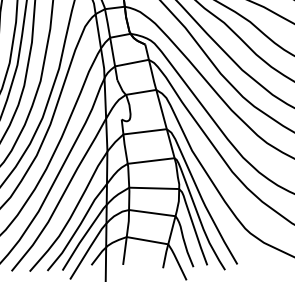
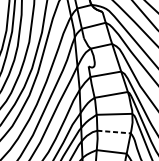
line: (152, 213) -> (114, 132), solid -> dashed

